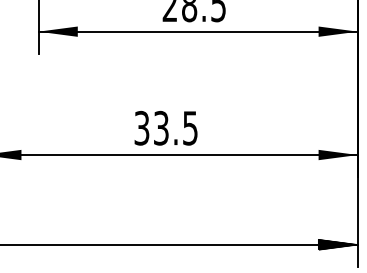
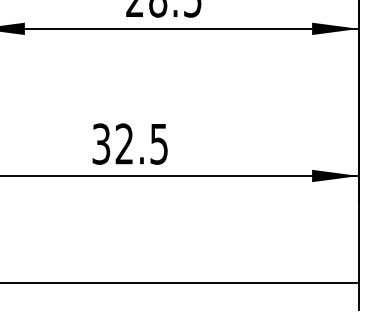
text: (161, 128) -> (124, 144), 33.5 -> 32.5
hatch: (337, 244) -> (334, 282), removed

